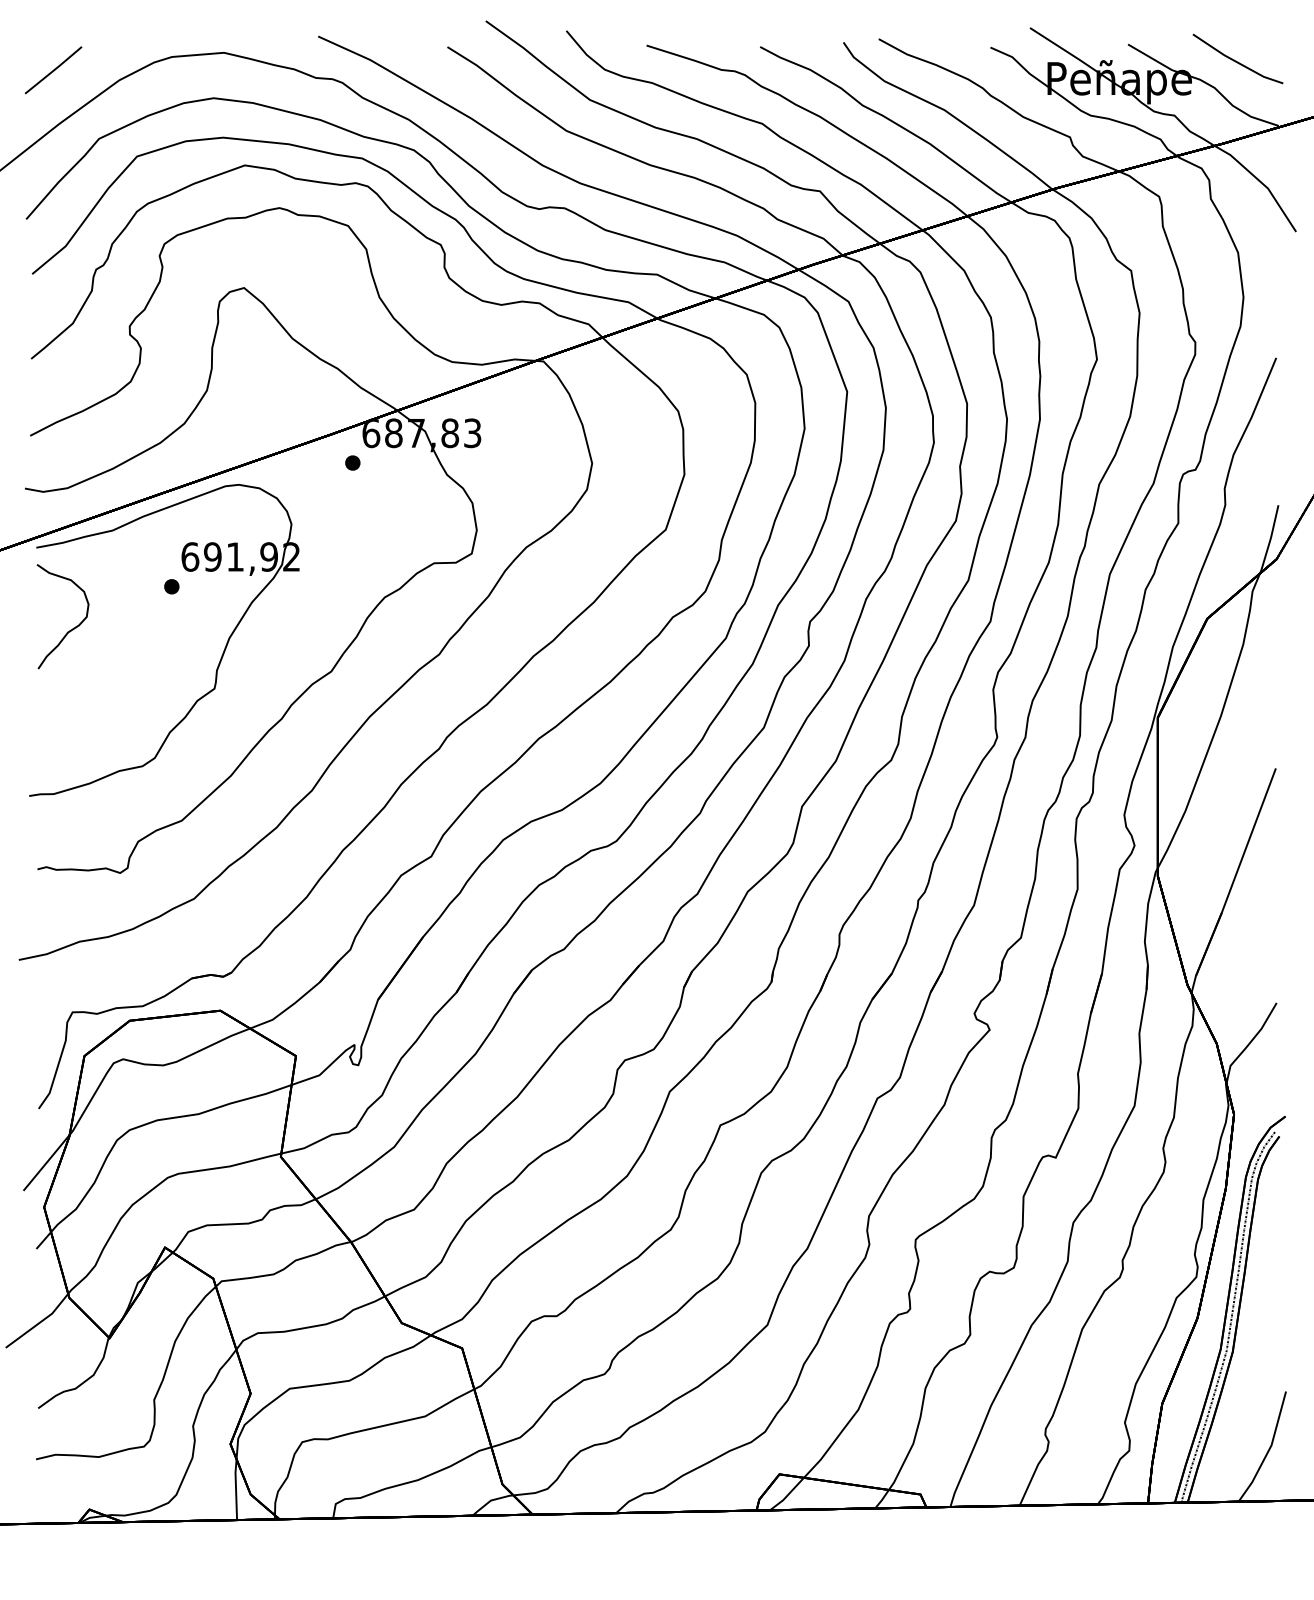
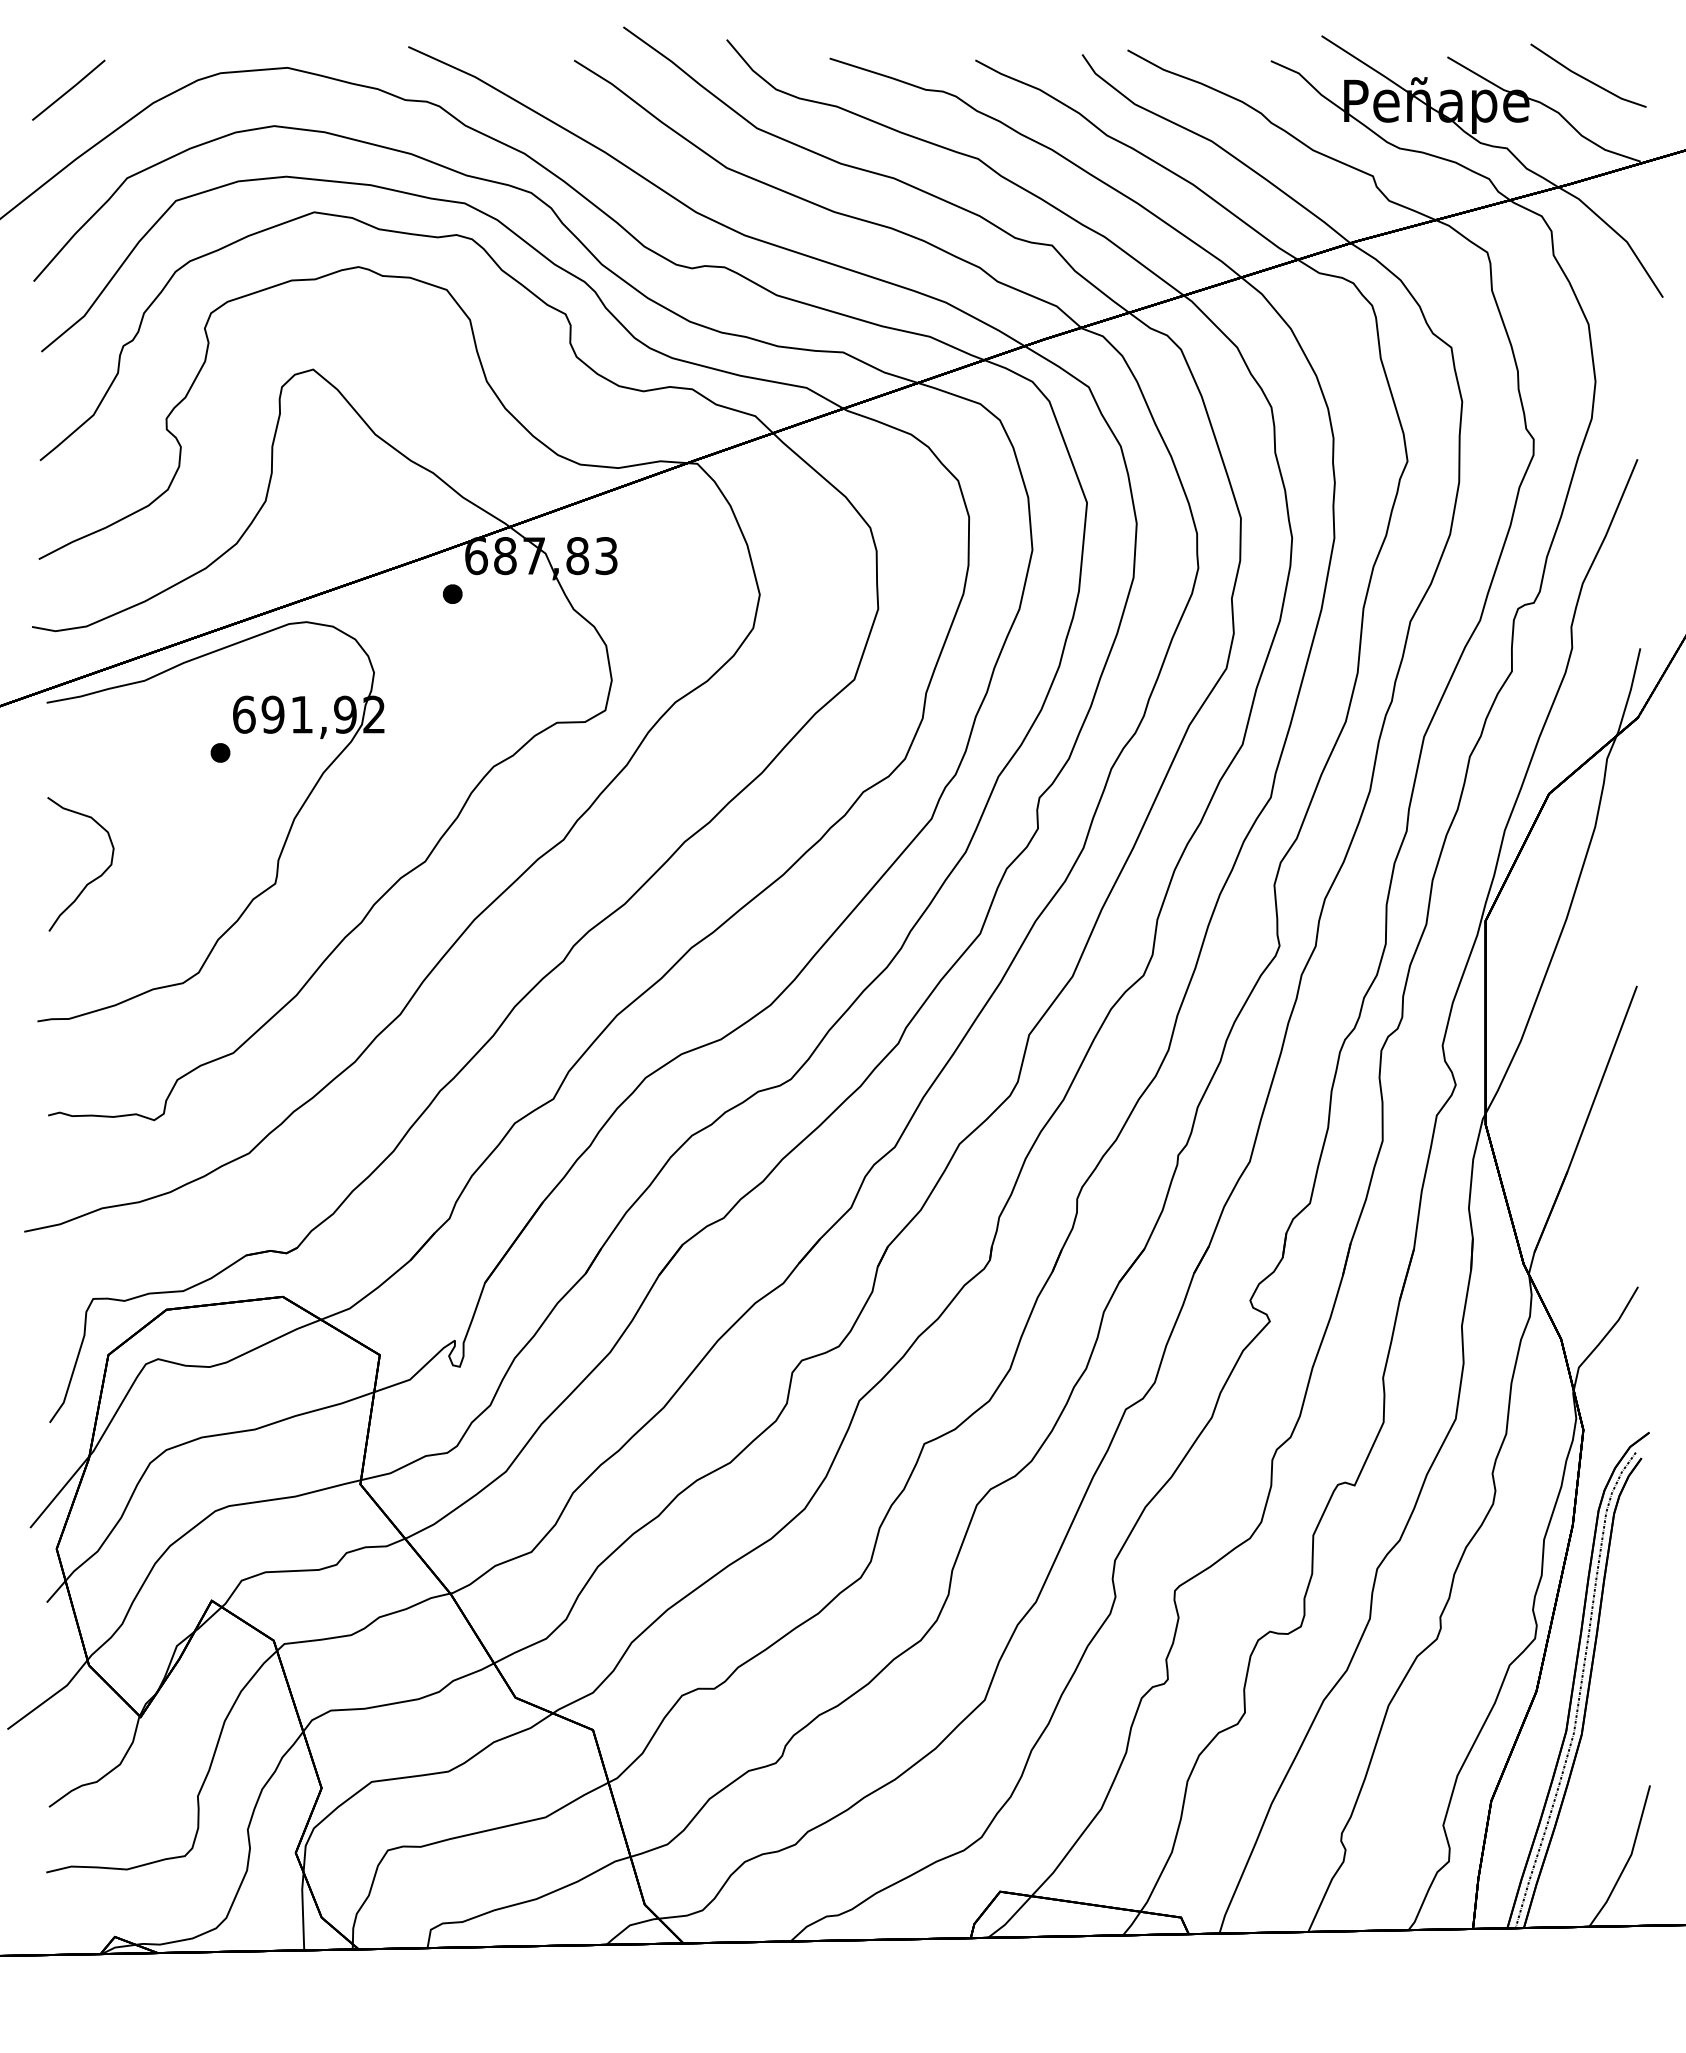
part: (71, 629) -> (91, 880), moved

